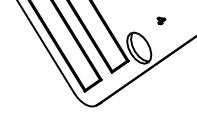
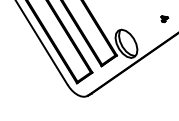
part: (161, 21) -> (164, 19), moved

